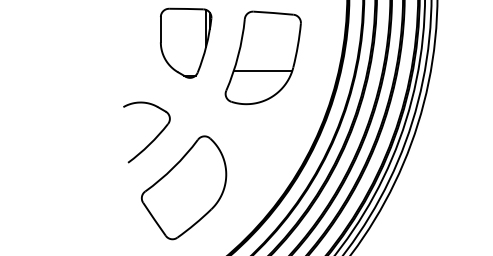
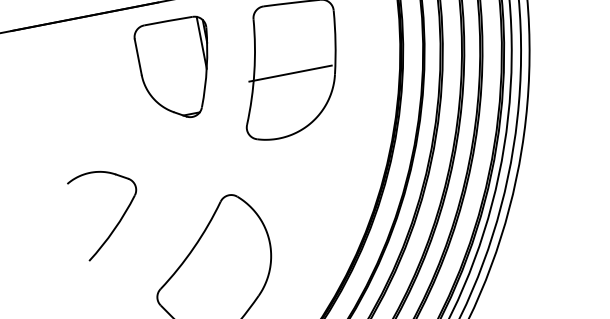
line: (262, 71) -> (290, 74), moved
part: (153, 139) -> (118, 221), moved

